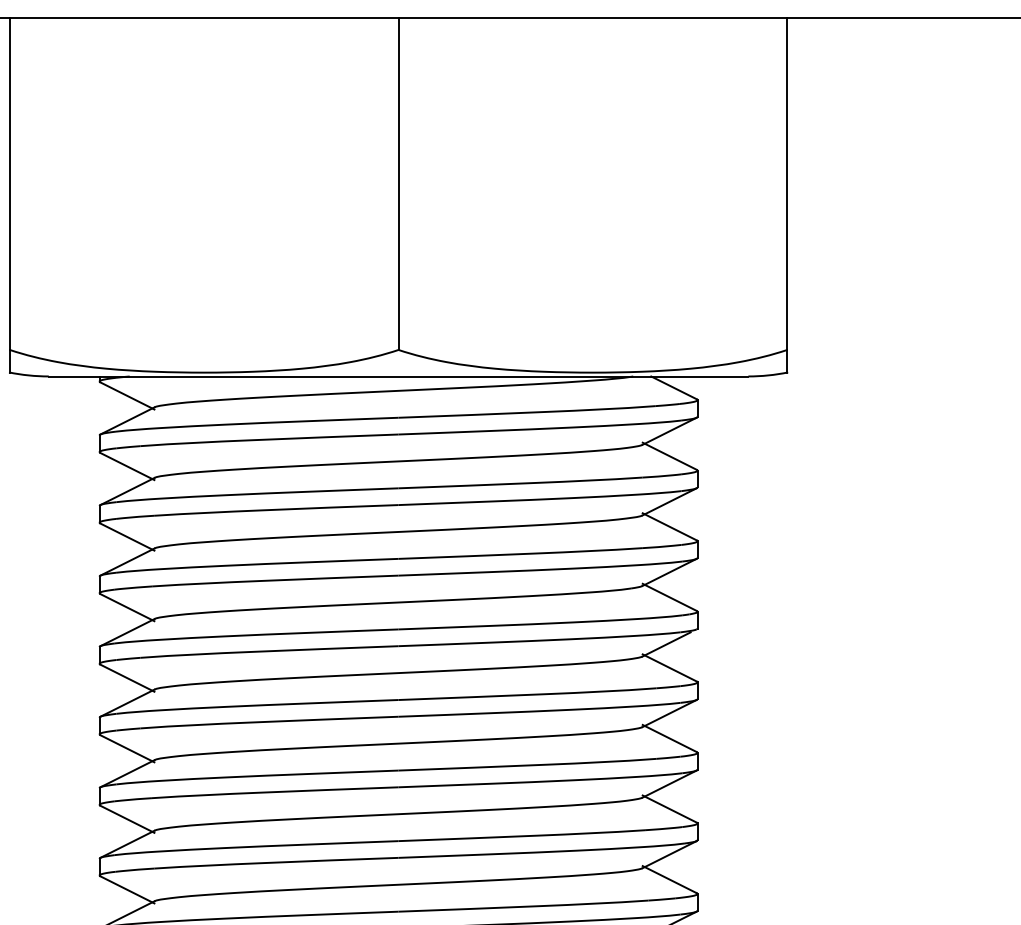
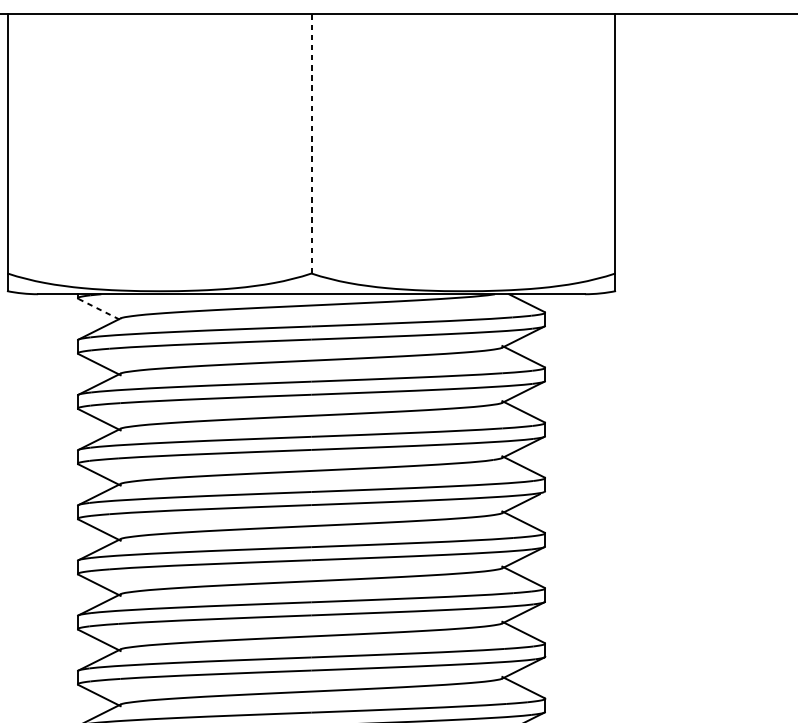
line: (398, 183) -> (311, 143), solid -> dashed
line: (127, 396) -> (99, 309), solid -> dashed

